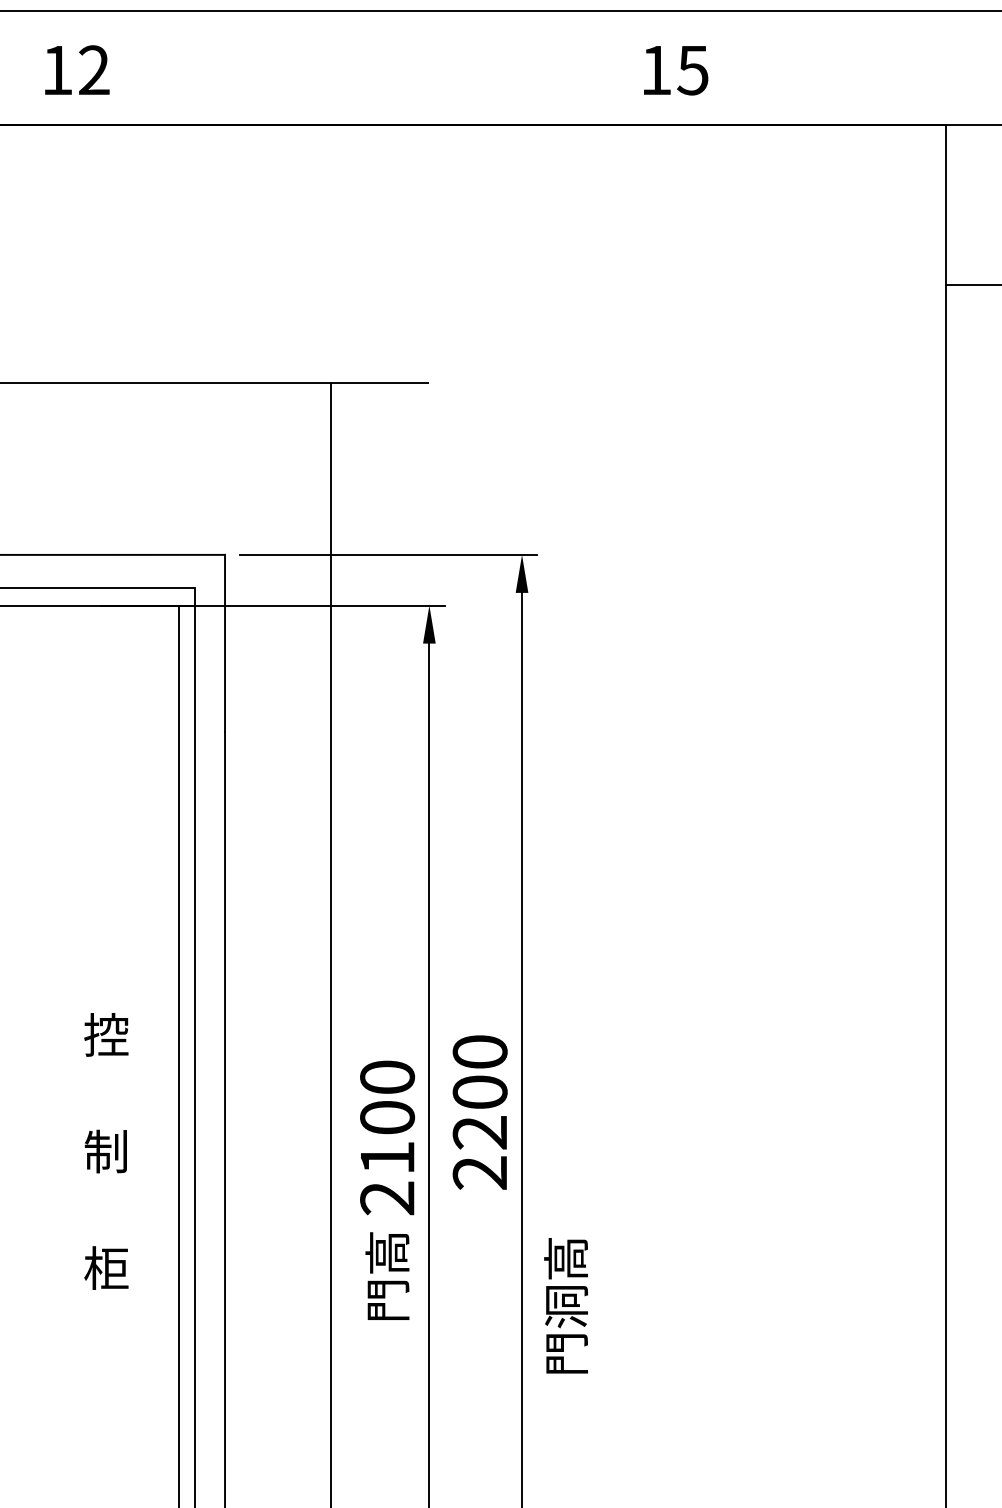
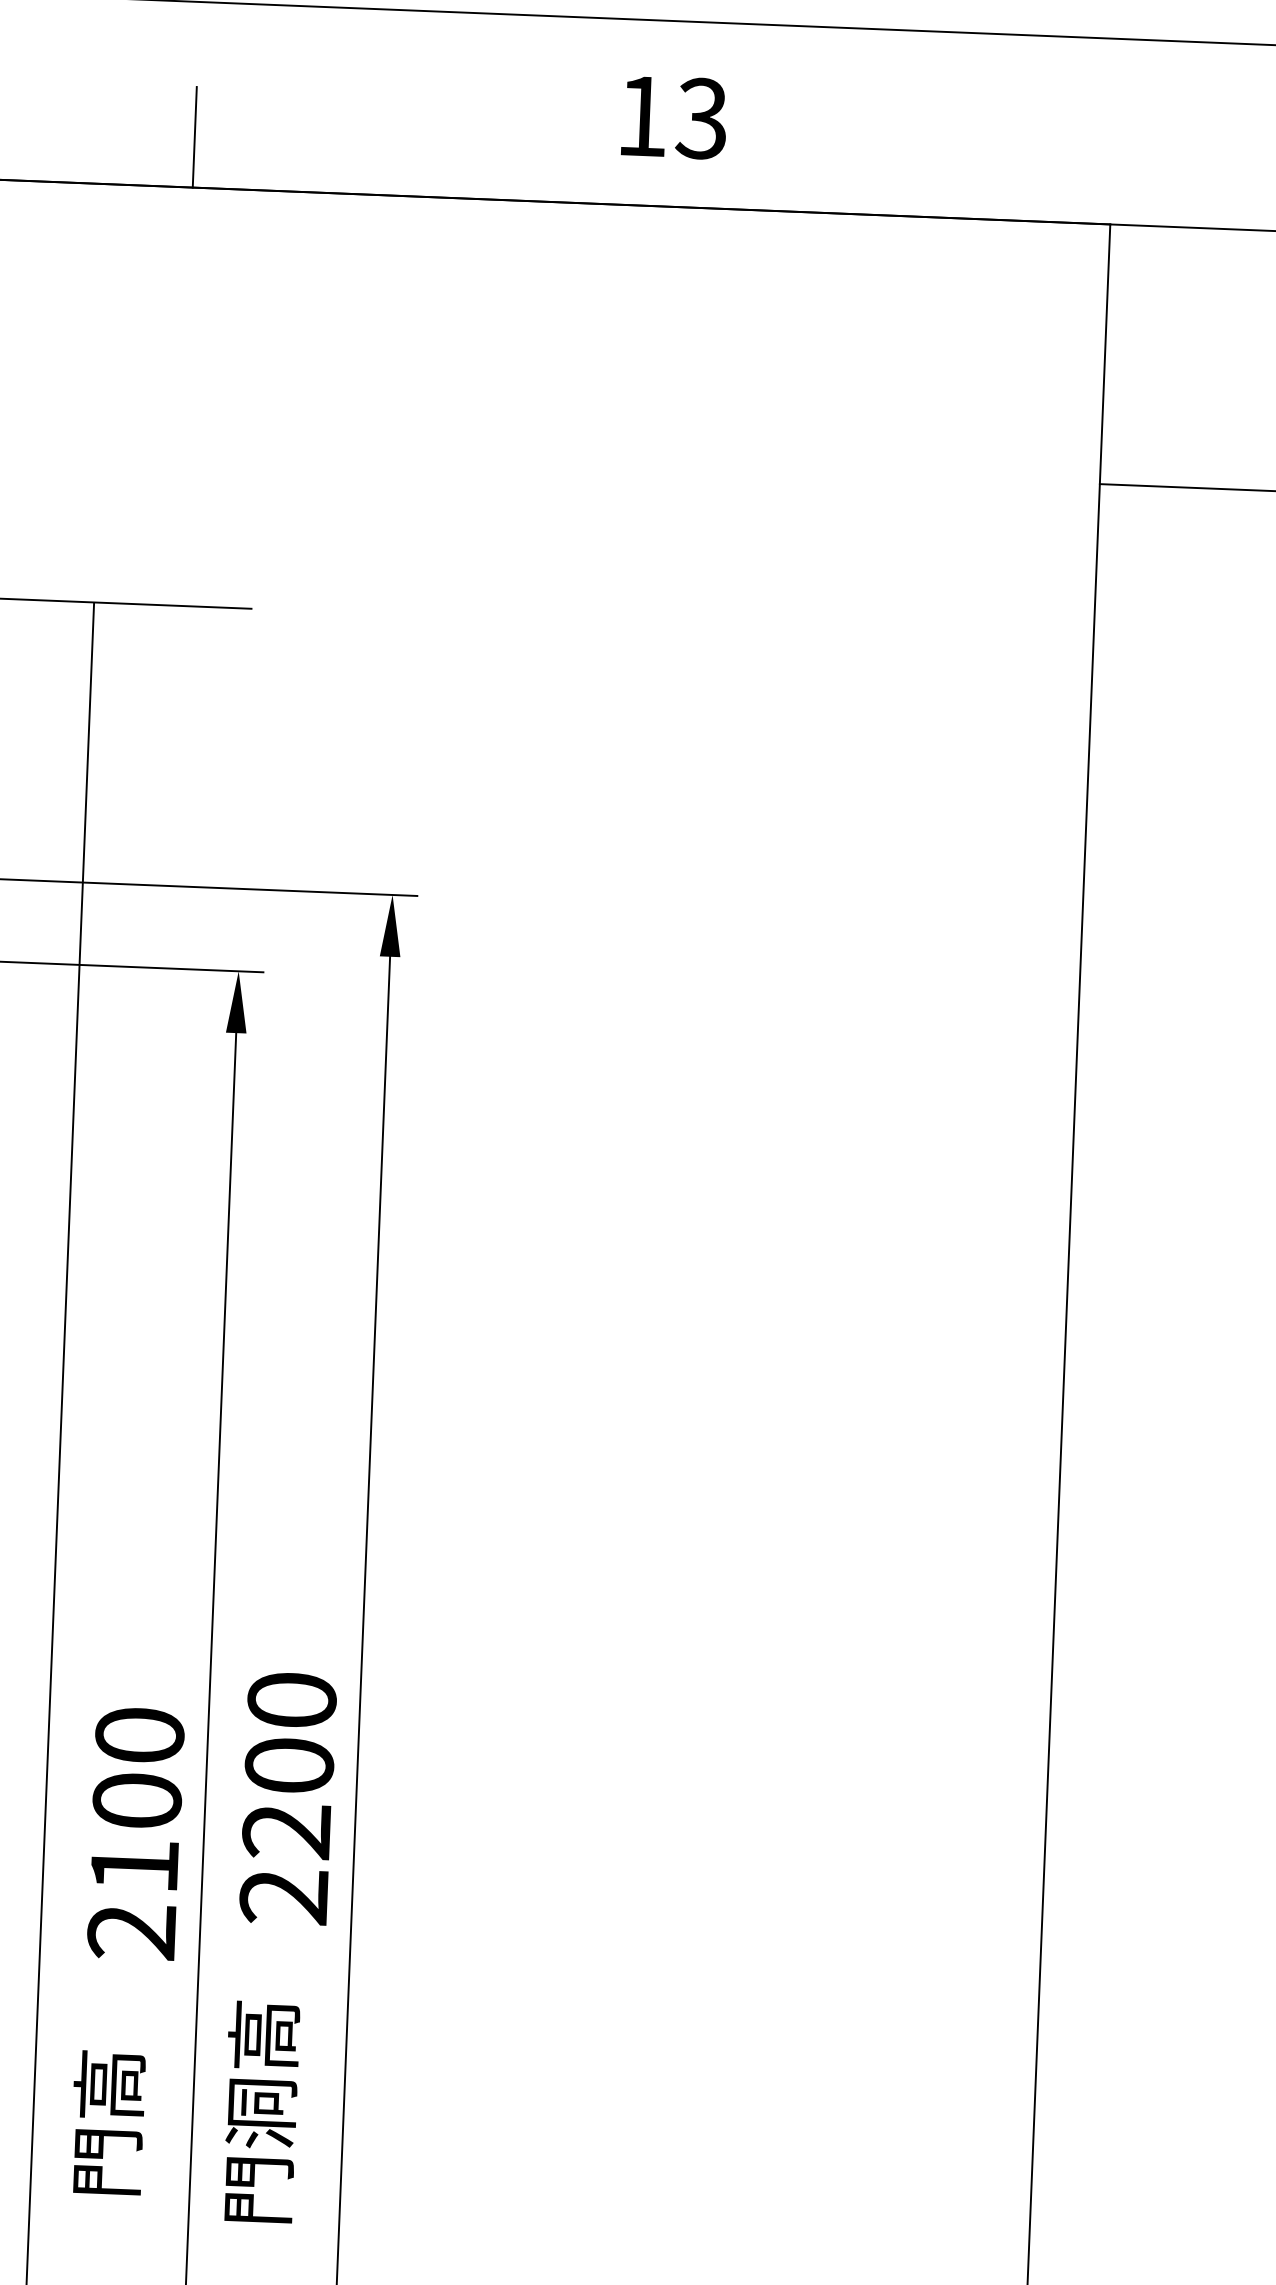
text: (692, 70) -> (701, 118), 15 -> 13
line: (381, 94) -> (194, 137), added
text: (387, 1275) -> (108, 2121), moved
text: (565, 1305) -> (259, 2111), moved

